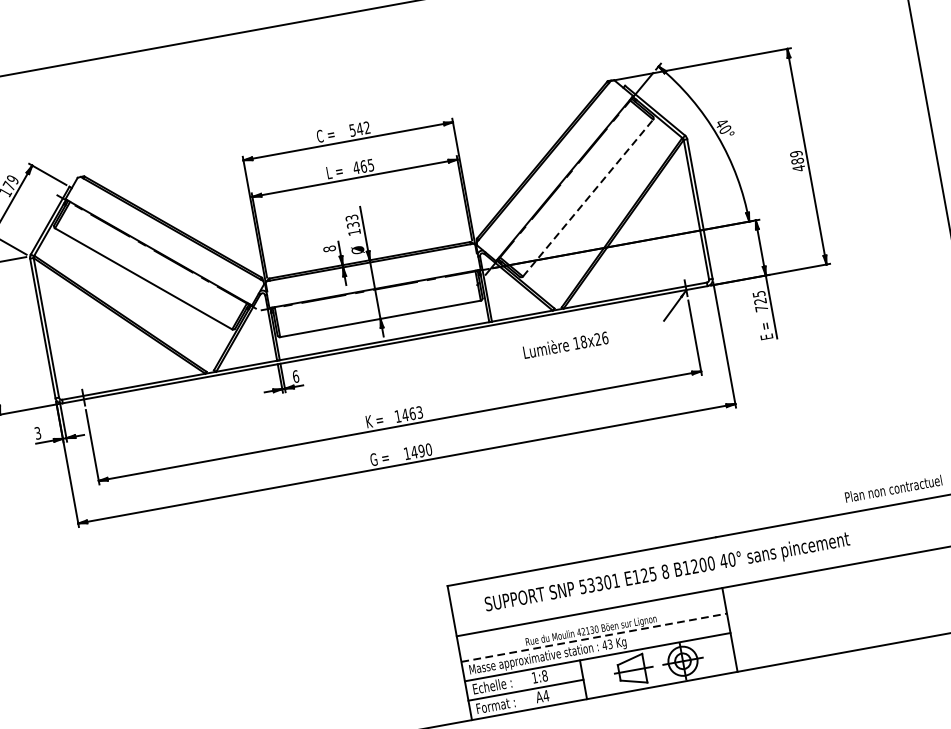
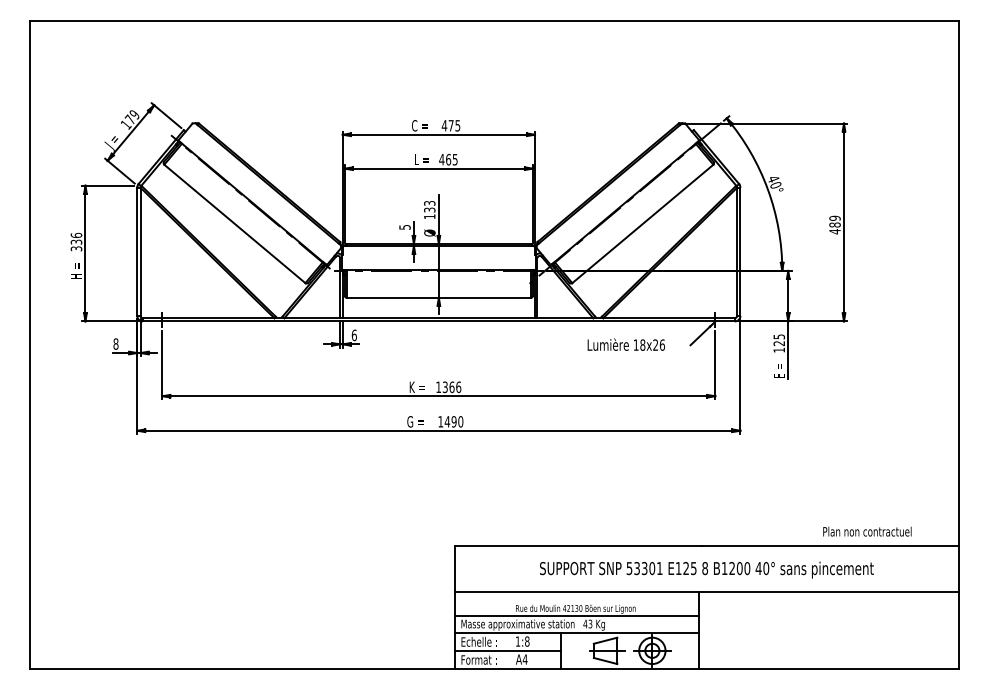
text: (359, 128) -> (450, 125), 542 -> 475
line: (588, 197) -> (643, 223), dashed -> solid
text: (328, 248) -> (404, 226), 8 -> 5
text: (760, 308) -> (778, 349), 725 -> 125
text: (564, 344) -> (625, 344), moved
text: (412, 414) -> (451, 387), 1463 -> 1366
text: (37, 432) -> (115, 343), 3 -> 8
text: (667, 572) -> (706, 569), moved
line: (594, 637) -> (577, 615), dashed -> solid

